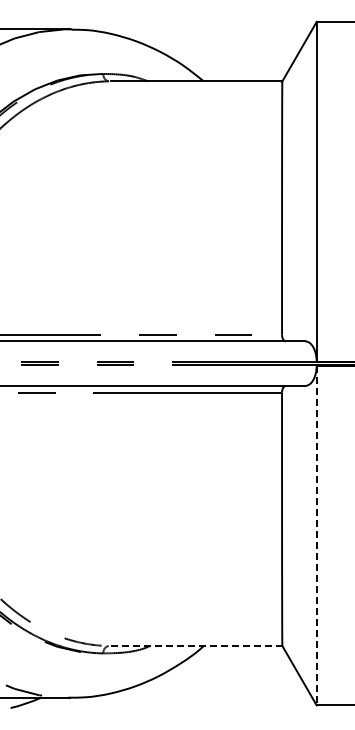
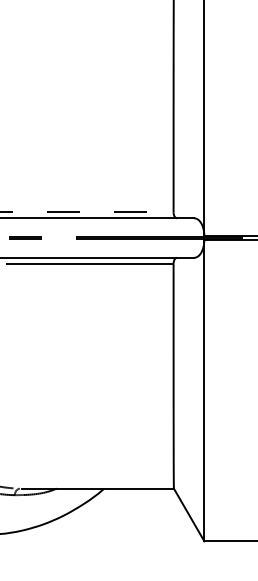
line: (316, 535) -> (204, 390), dashed -> solid
line: (196, 645) -> (97, 488), dashed -> solid

